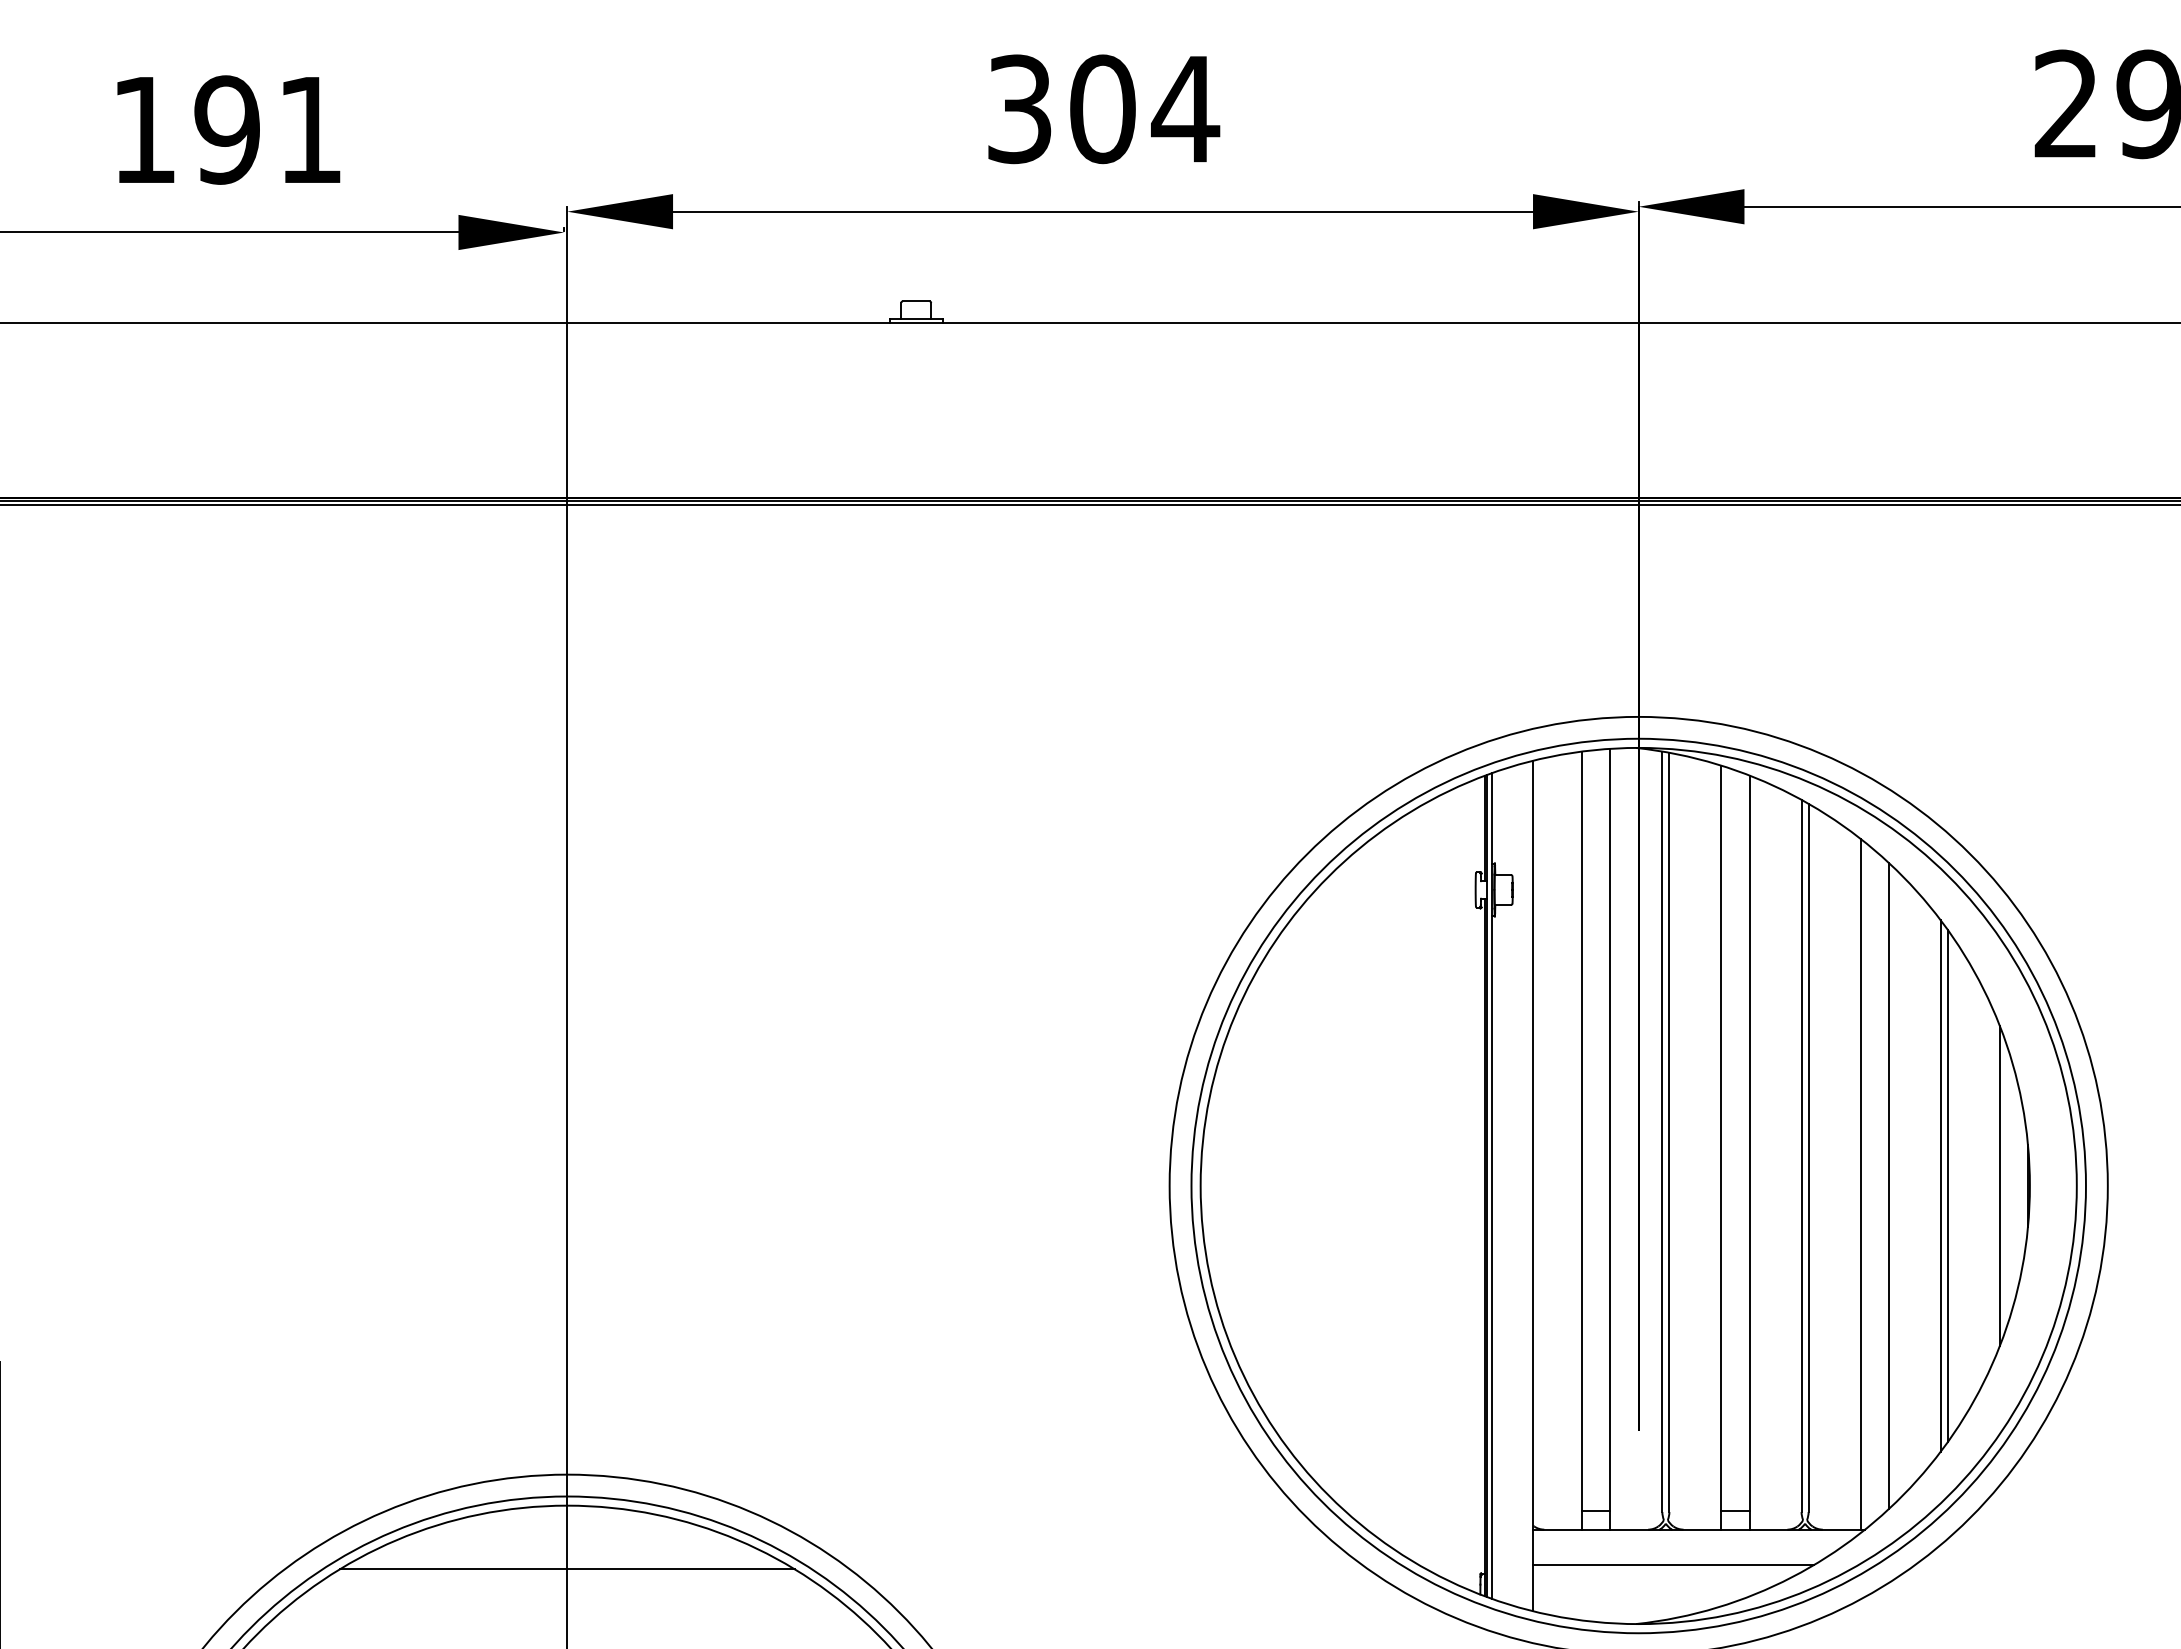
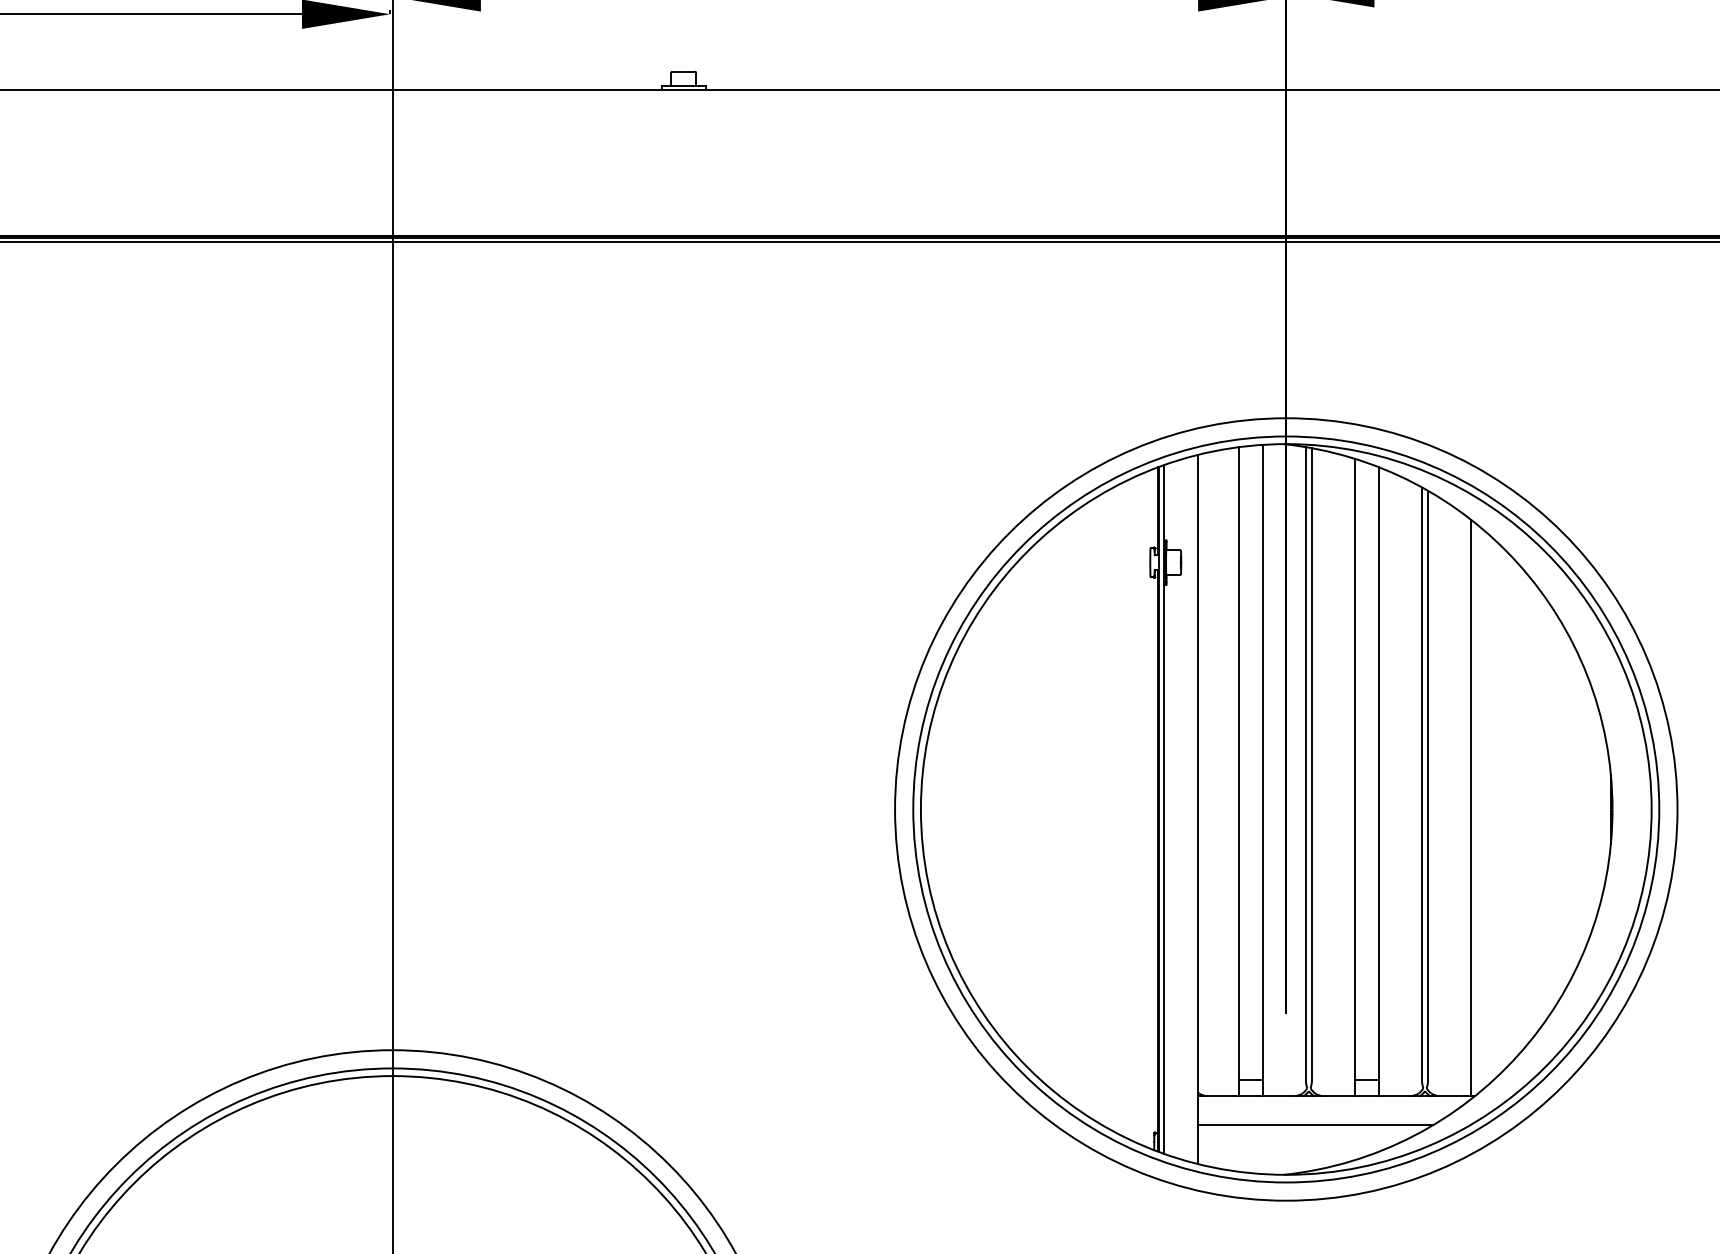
line: (1888, 1185) -> (1494, 809), removed
line: (1940, 1185) -> (1537, 809), removed
line: (1947, 1185) -> (1543, 809), removed
line: (1999, 1185) -> (1587, 809), removed
line: (566, 1569) -> (392, 1129), removed

